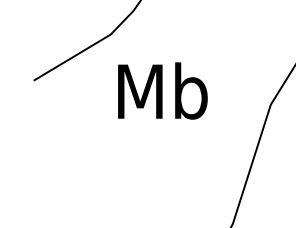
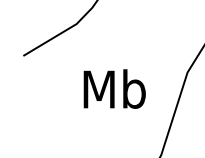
text: (162, 90) -> (114, 88), moved

